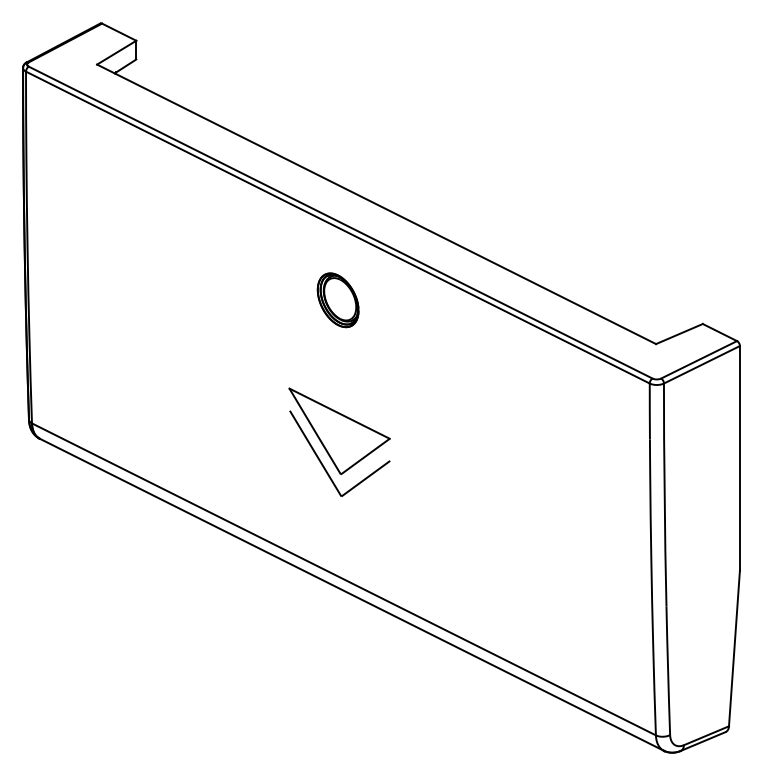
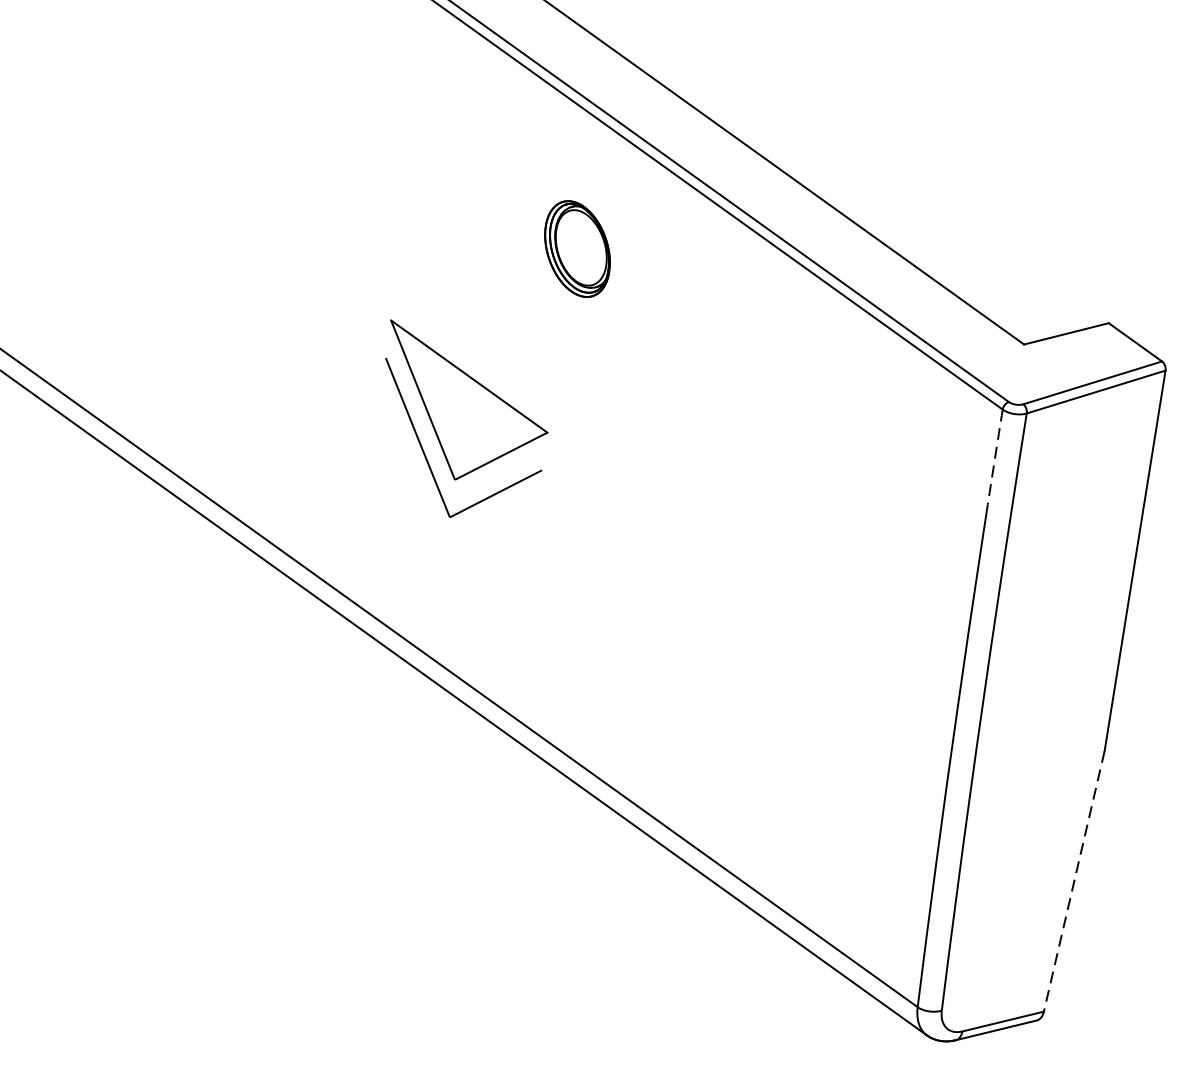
part: (337, 300) -> (576, 249), moved
arc: (649, 411) -> (994, 456), solid -> dashed
line: (734, 648) -> (1074, 881), solid -> dashed

